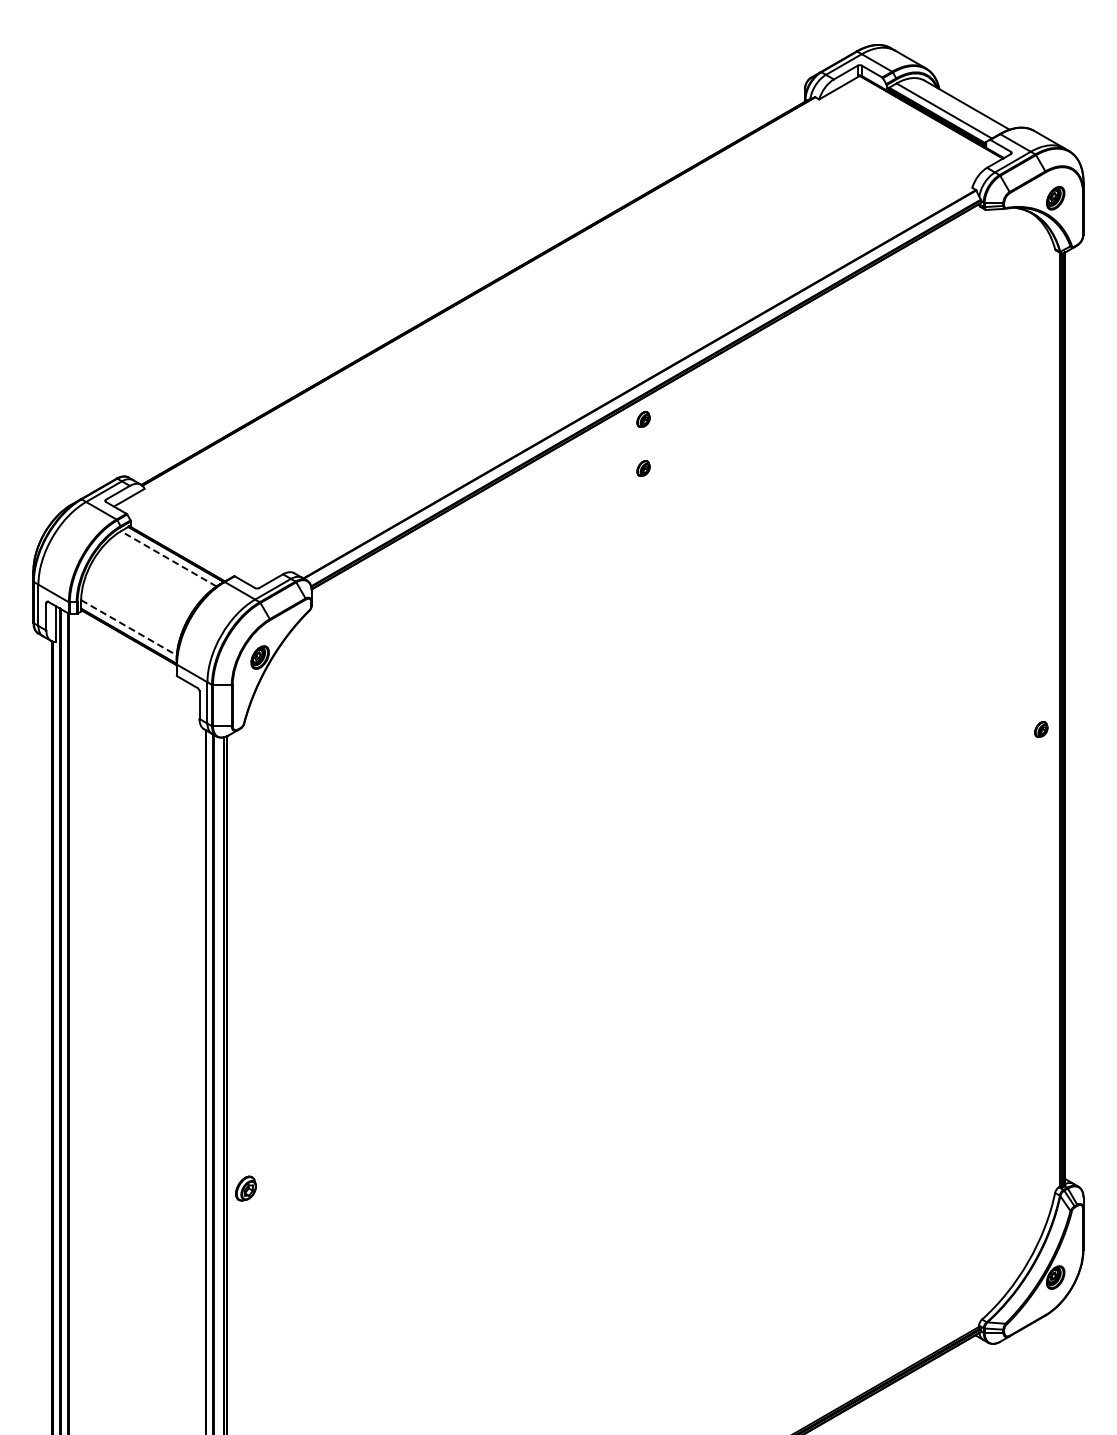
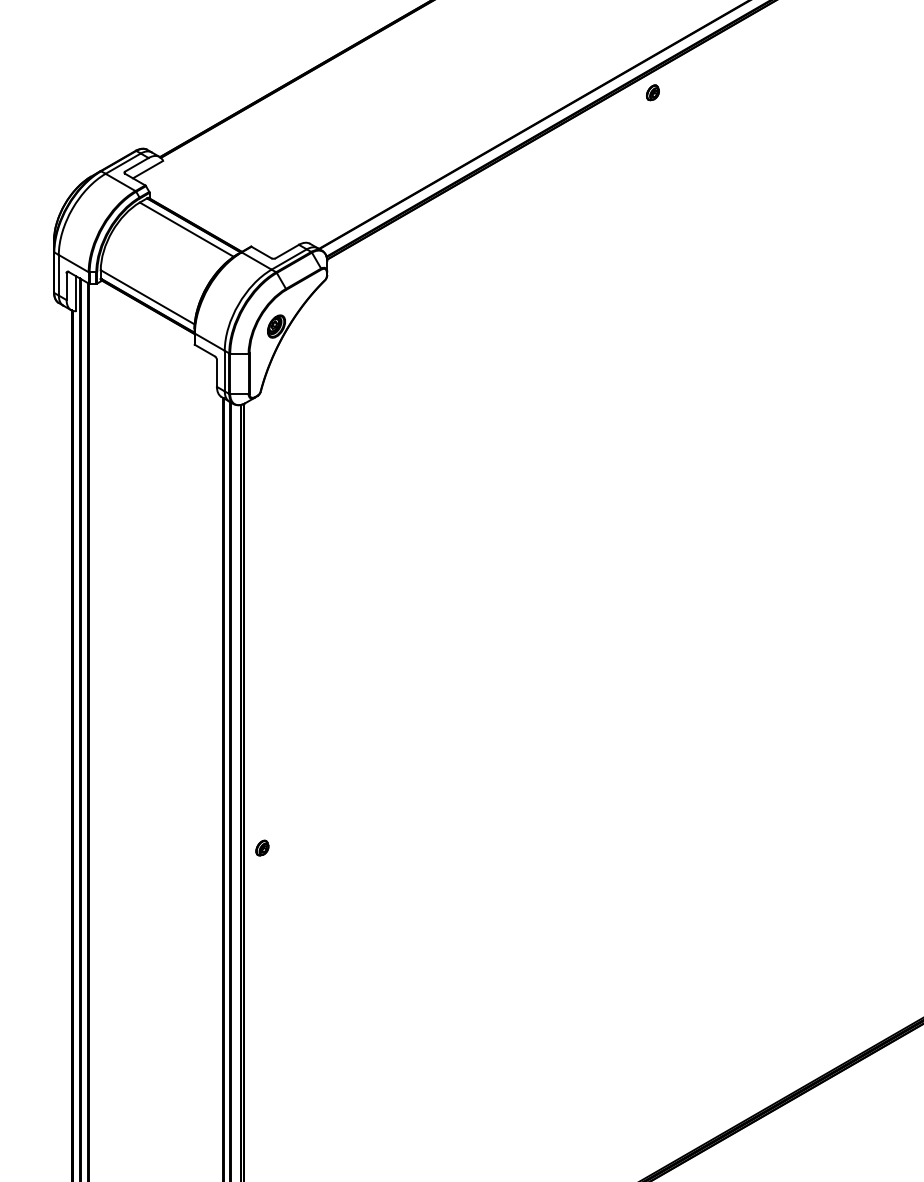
part: (643, 468) -> (652, 140), removed
line: (168, 558) -> (186, 229), dashed -> solid
line: (129, 628) -> (148, 298), dashed -> solid
part: (245, 1188) -> (262, 847), size x0.62

